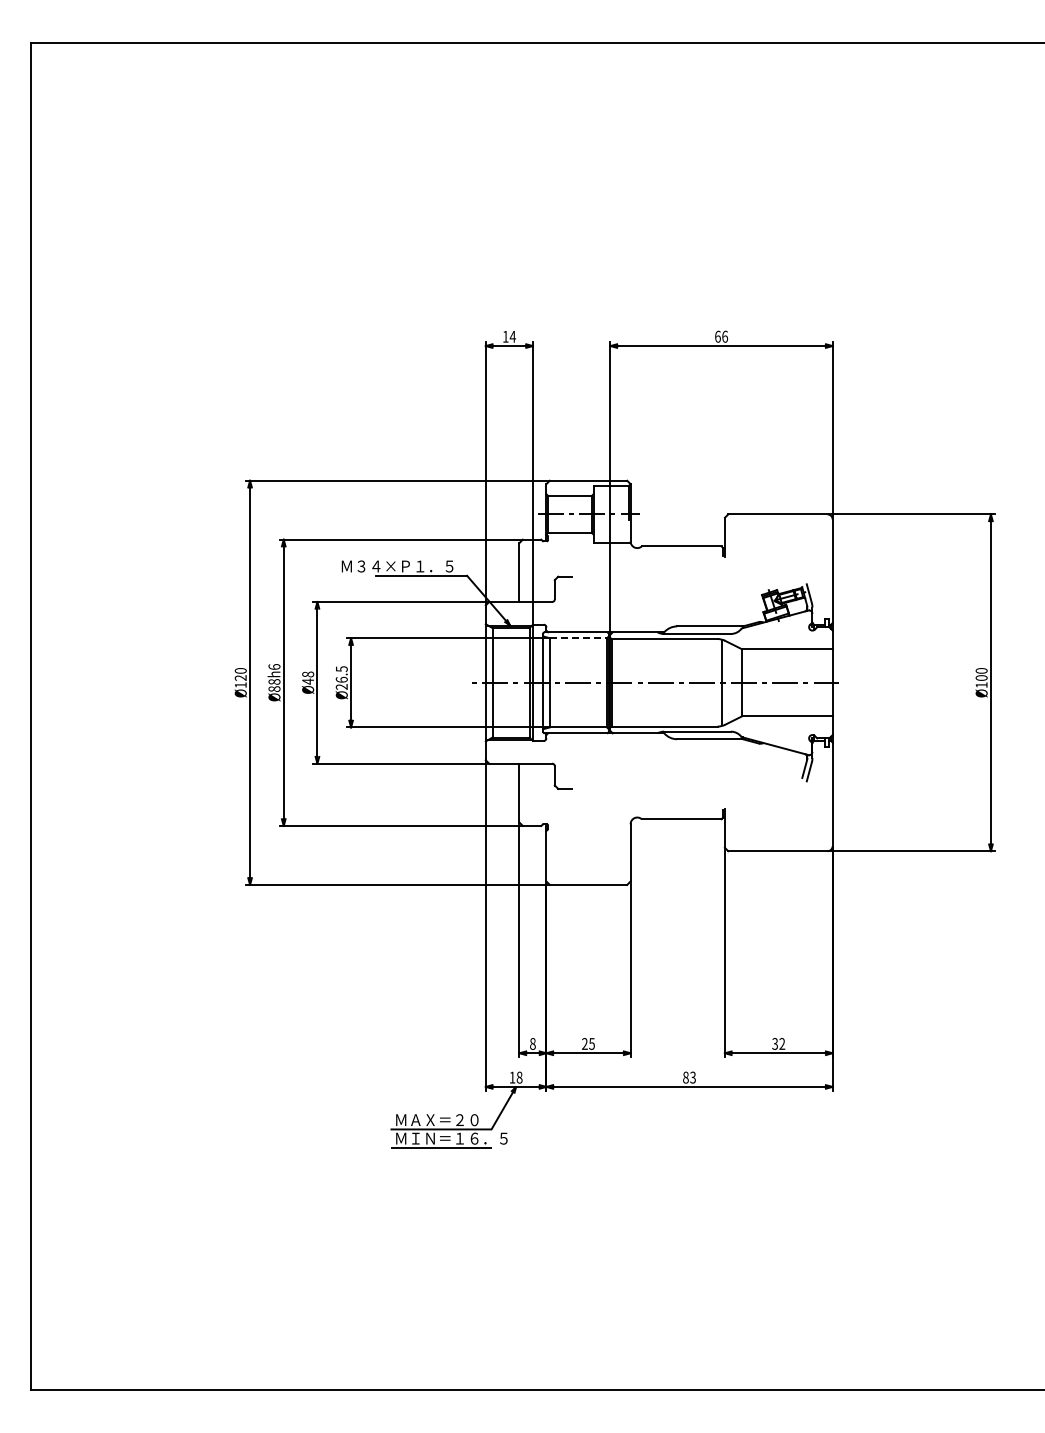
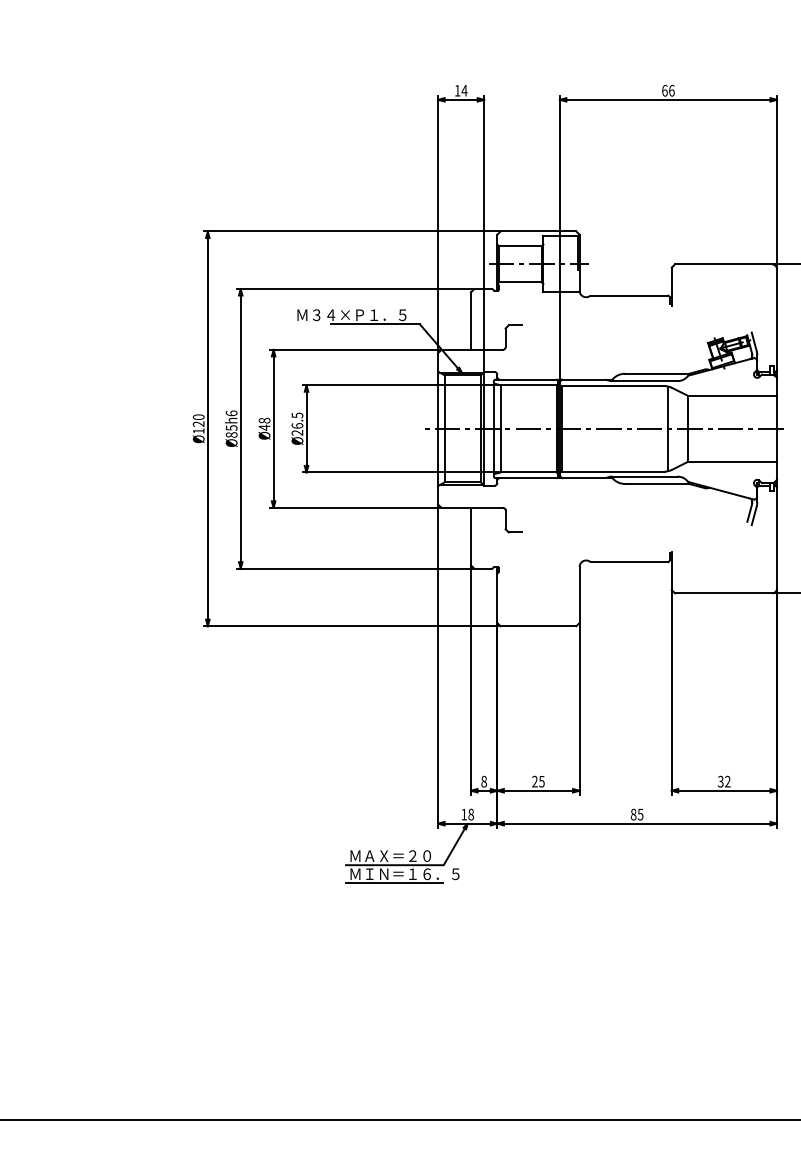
line: (578, 638) -> (528, 385), dashed -> solid
text: (274, 681) -> (231, 427), Ø88h6 -> Ø85h6
text: (692, 1076) -> (640, 813), 83 -> 85

